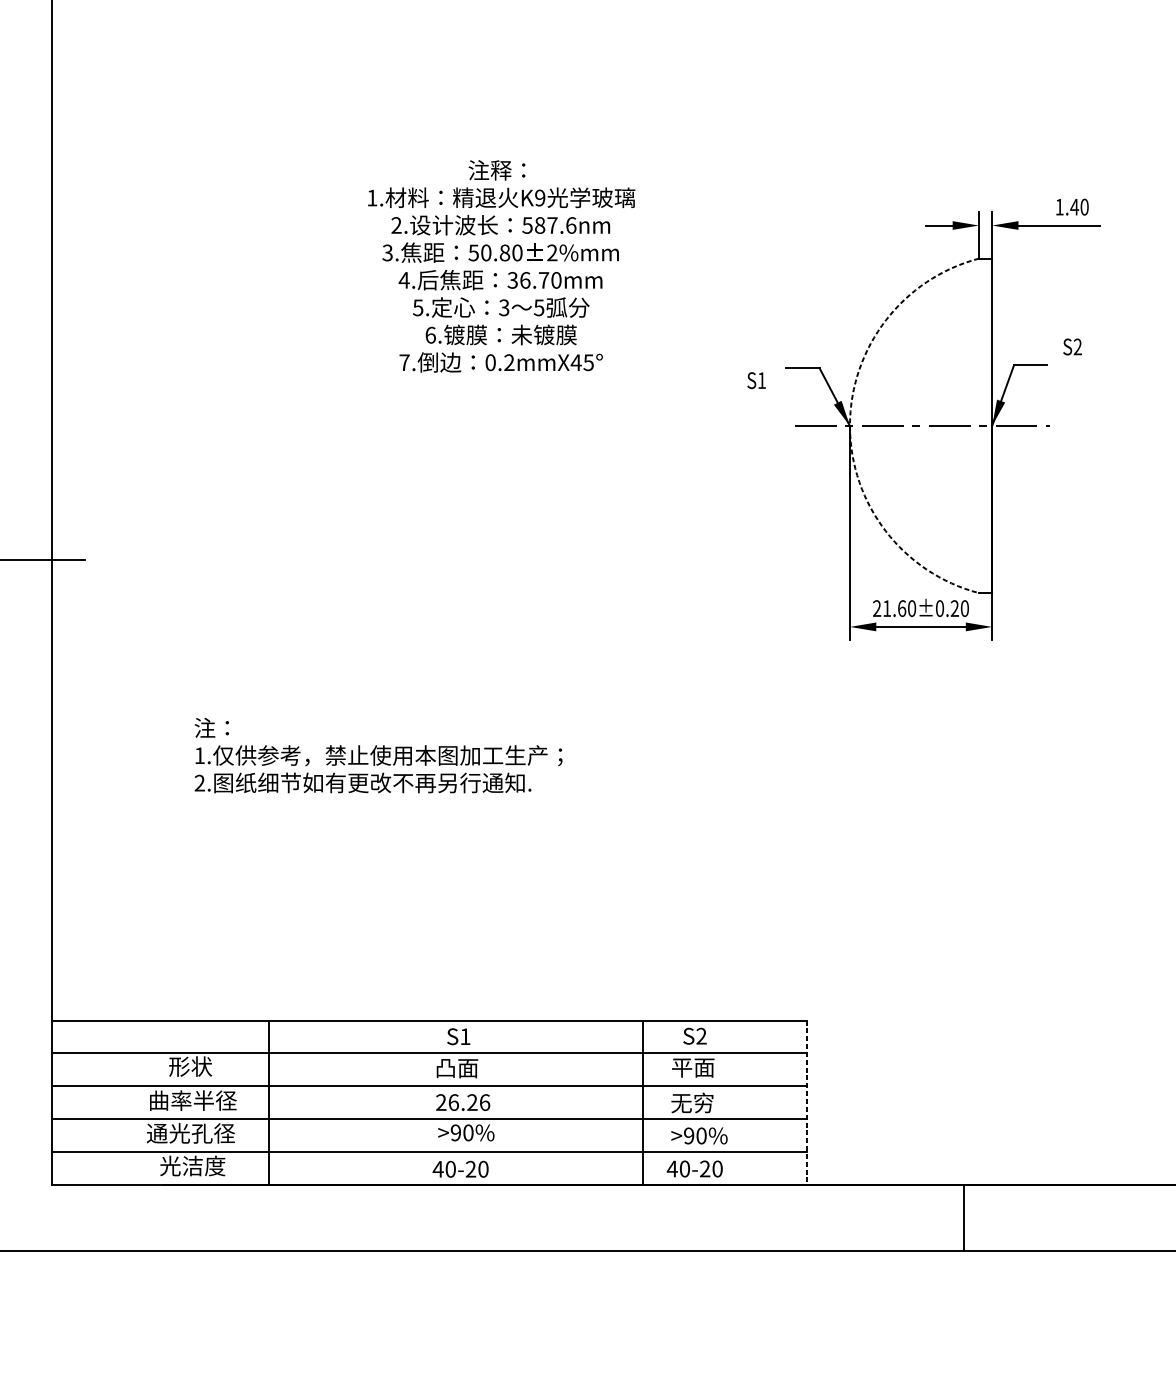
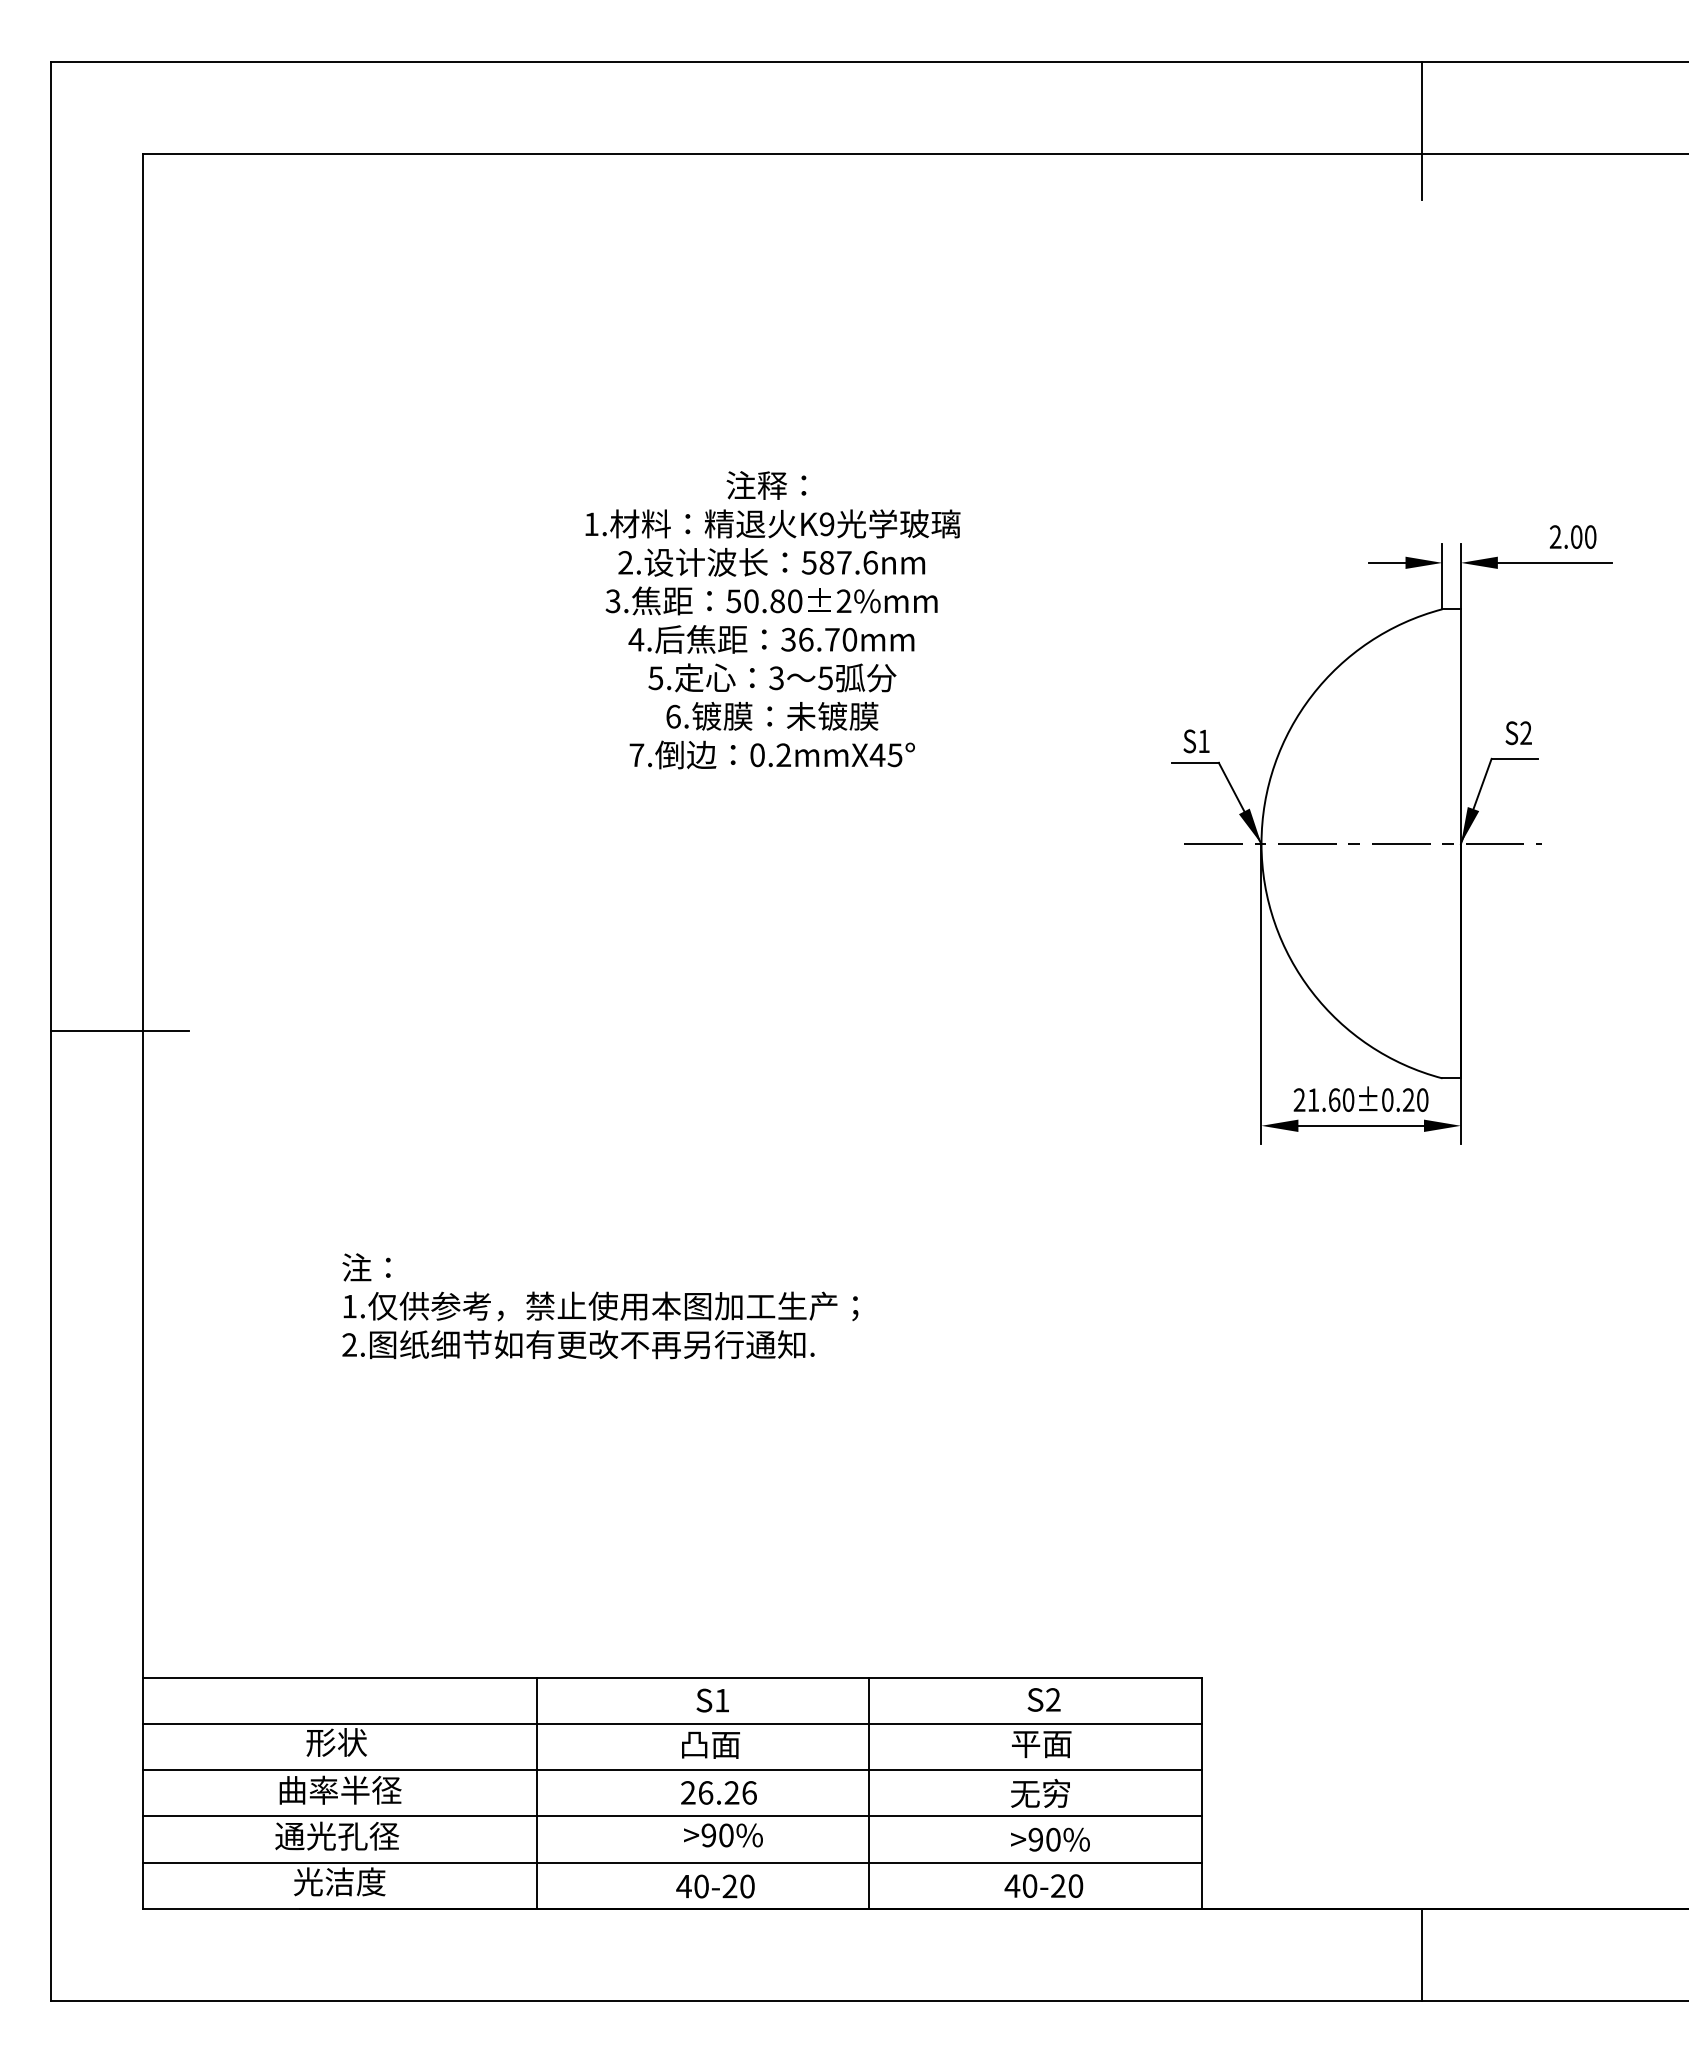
text: (1066, 206) -> (1565, 536), 1.40 -> 2.00
text: (1072, 347) -> (1518, 733), moved
text: (756, 380) -> (1196, 741), moved
arc: (849, 425) -> (1261, 843), dashed -> solid
line: (268, 1102) -> (536, 1792), moved
line: (643, 1102) -> (869, 1792), moved
line: (807, 1102) -> (1201, 1793), dashed -> solid

